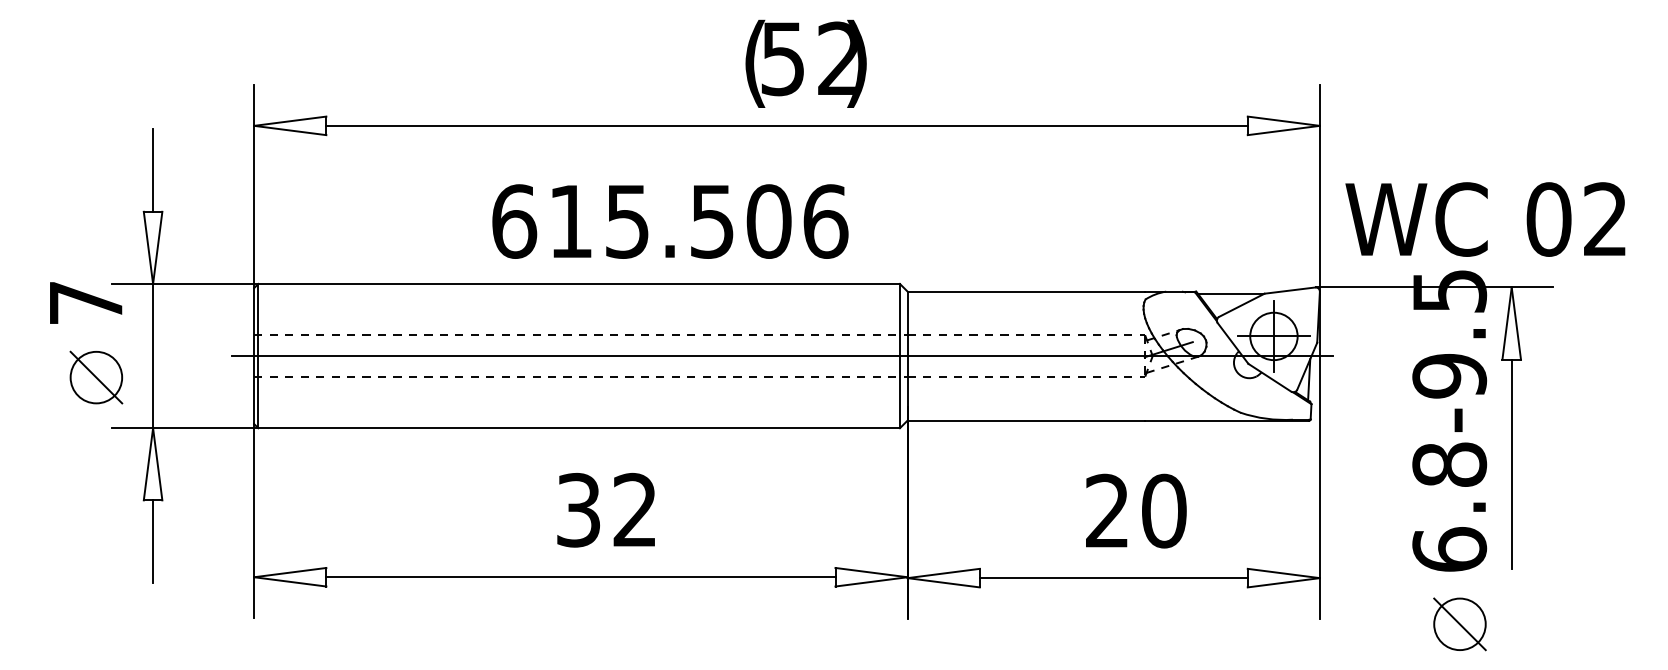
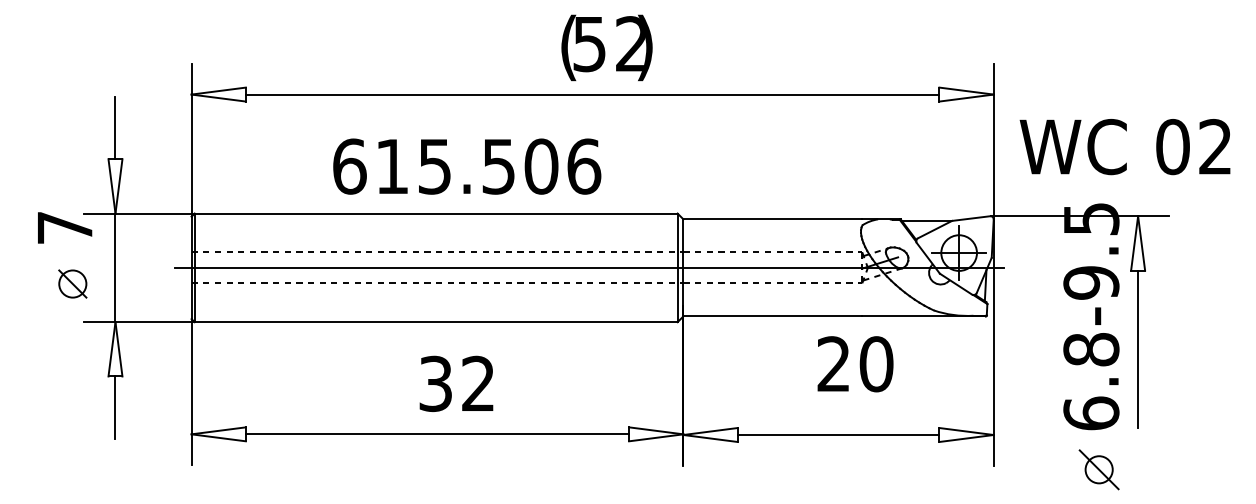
text: (1485, 219) -> (1125, 146), moved
text: (670, 221) -> (467, 166), moved
part: (96, 377) -> (72, 283), size x0.7
text: (1136, 510) -> (855, 363), moved
circle: (1459, 624) -> (1098, 469), size x0.7

